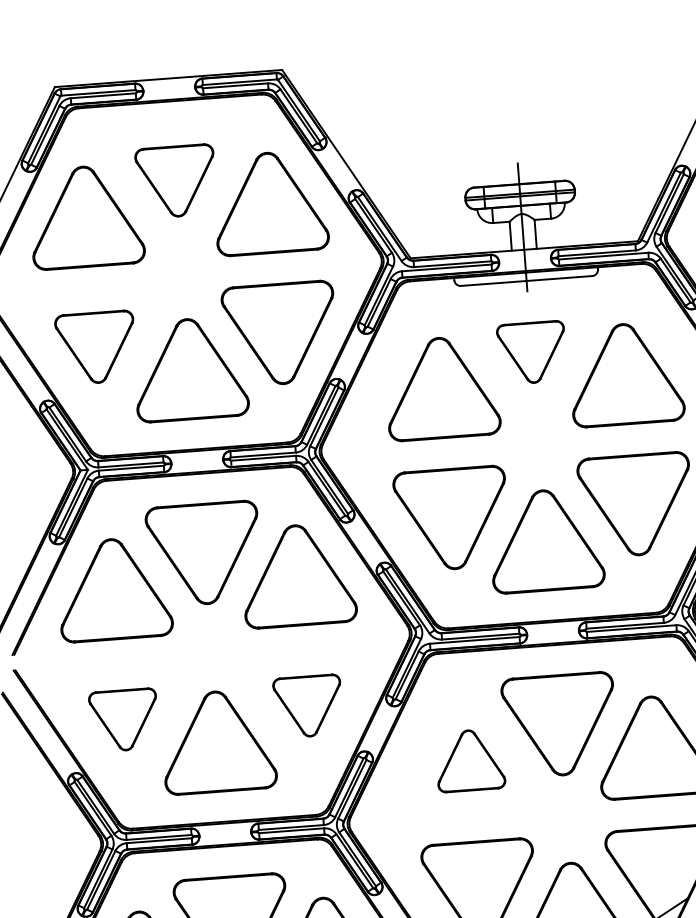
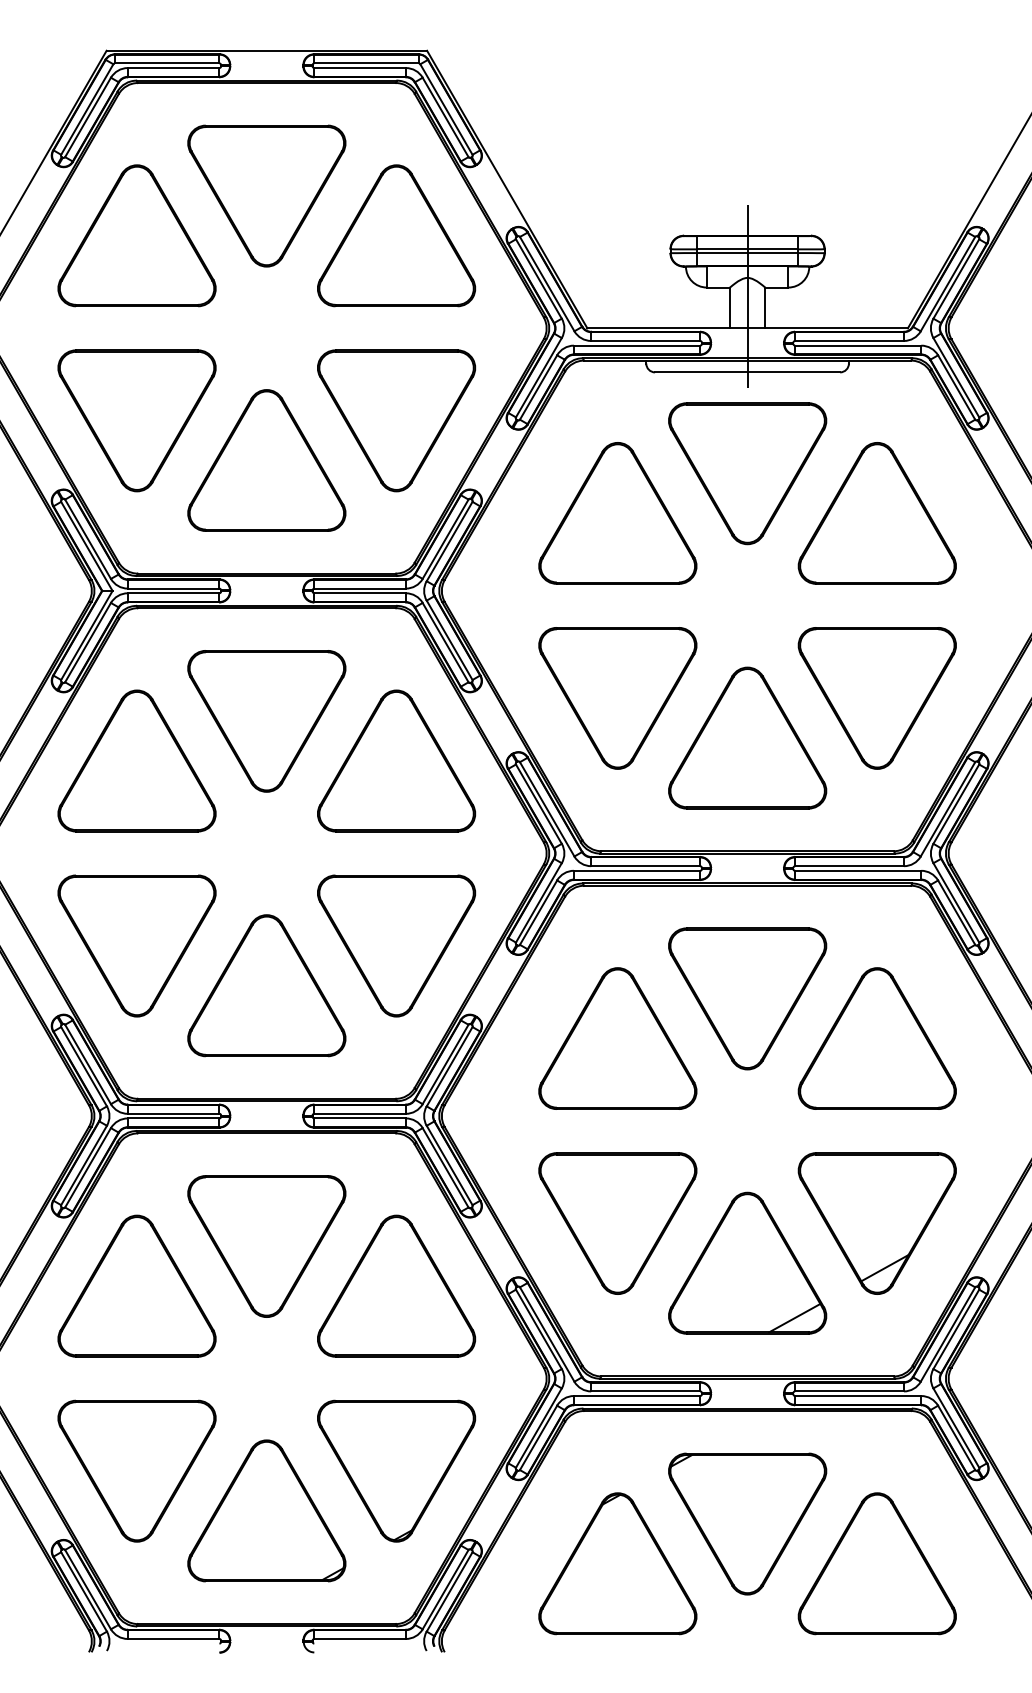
part: (175, 181) -> (266, 195), size x1.43
part: (95, 347) -> (136, 420), size x1.43
part: (531, 352) -> (747, 473), size x1.67
part: (308, 706) -> (396, 945), size x1.67
part: (123, 720) -> (136, 945), size x1.67
part: (469, 760) -> (617, 1038), size x1.67

